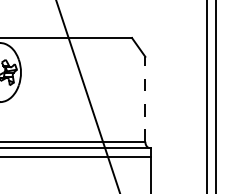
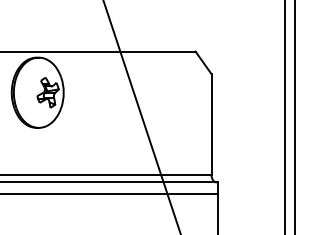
line: (145, 99) -> (211, 124), dashed -> solid

